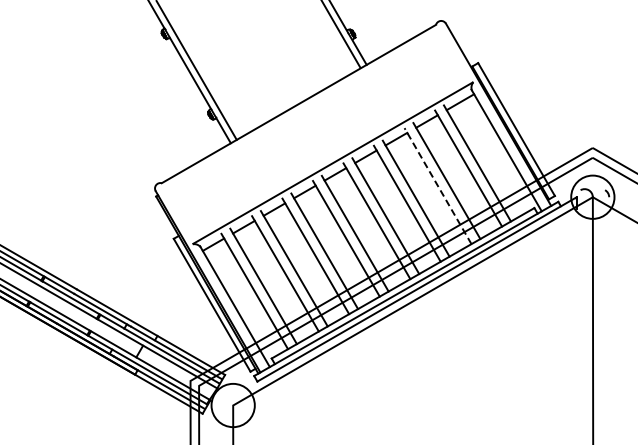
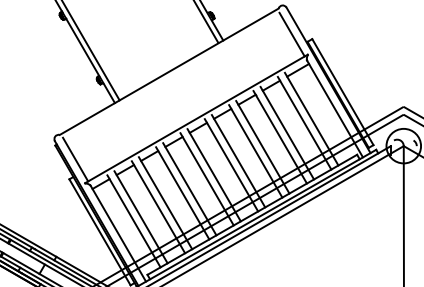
line: (452, 57) -> (291, 34), added
line: (438, 186) -> (280, 137), dashed -> solid
line: (181, 213) -> (75, 159), added

